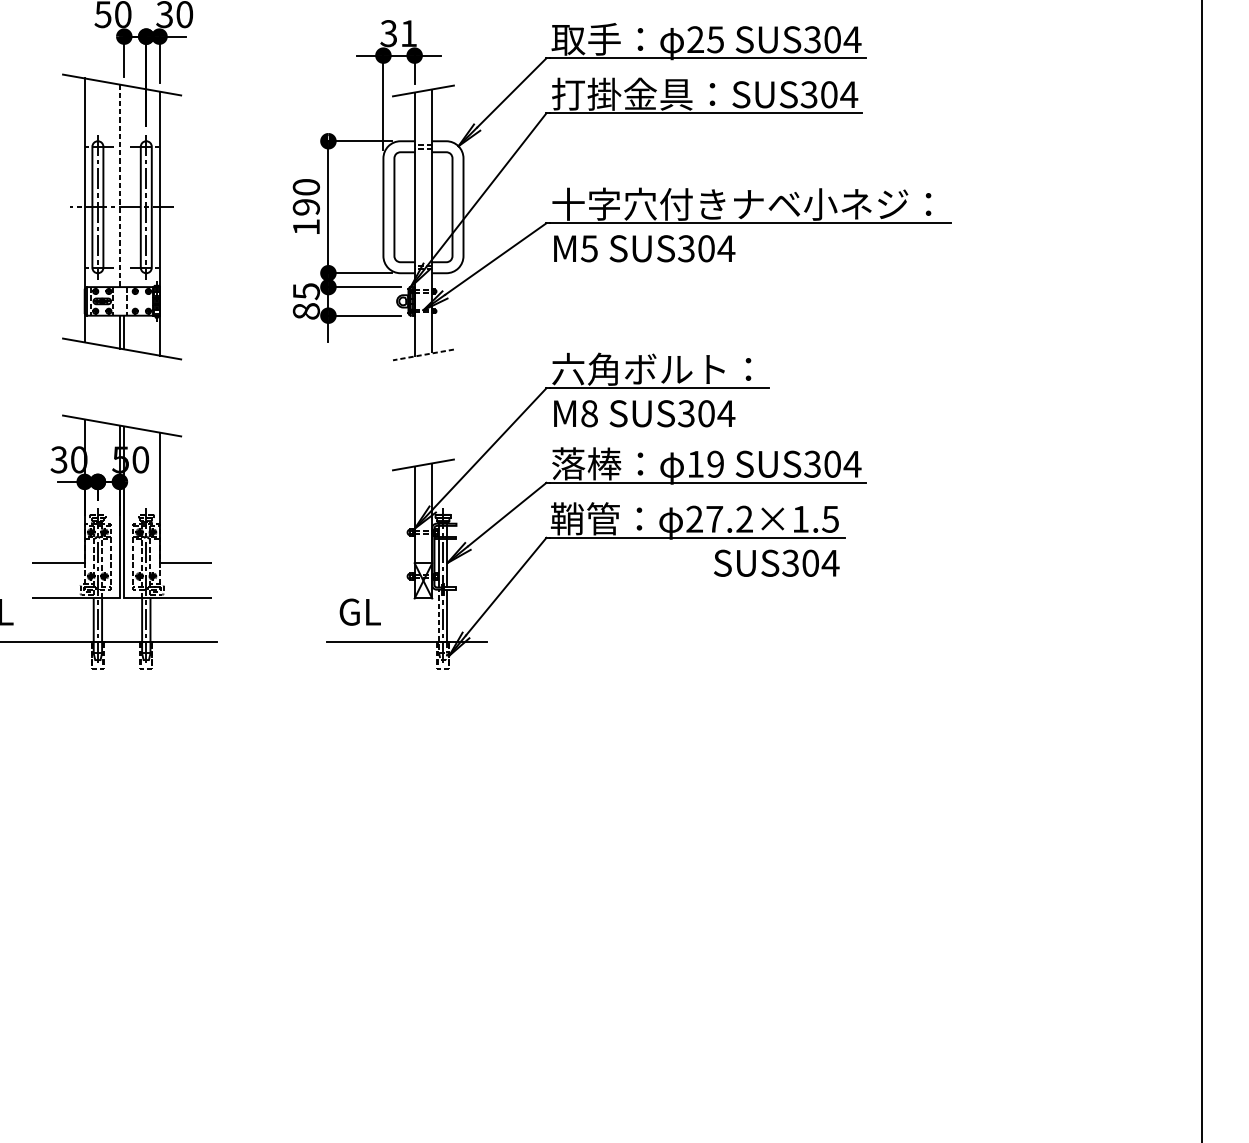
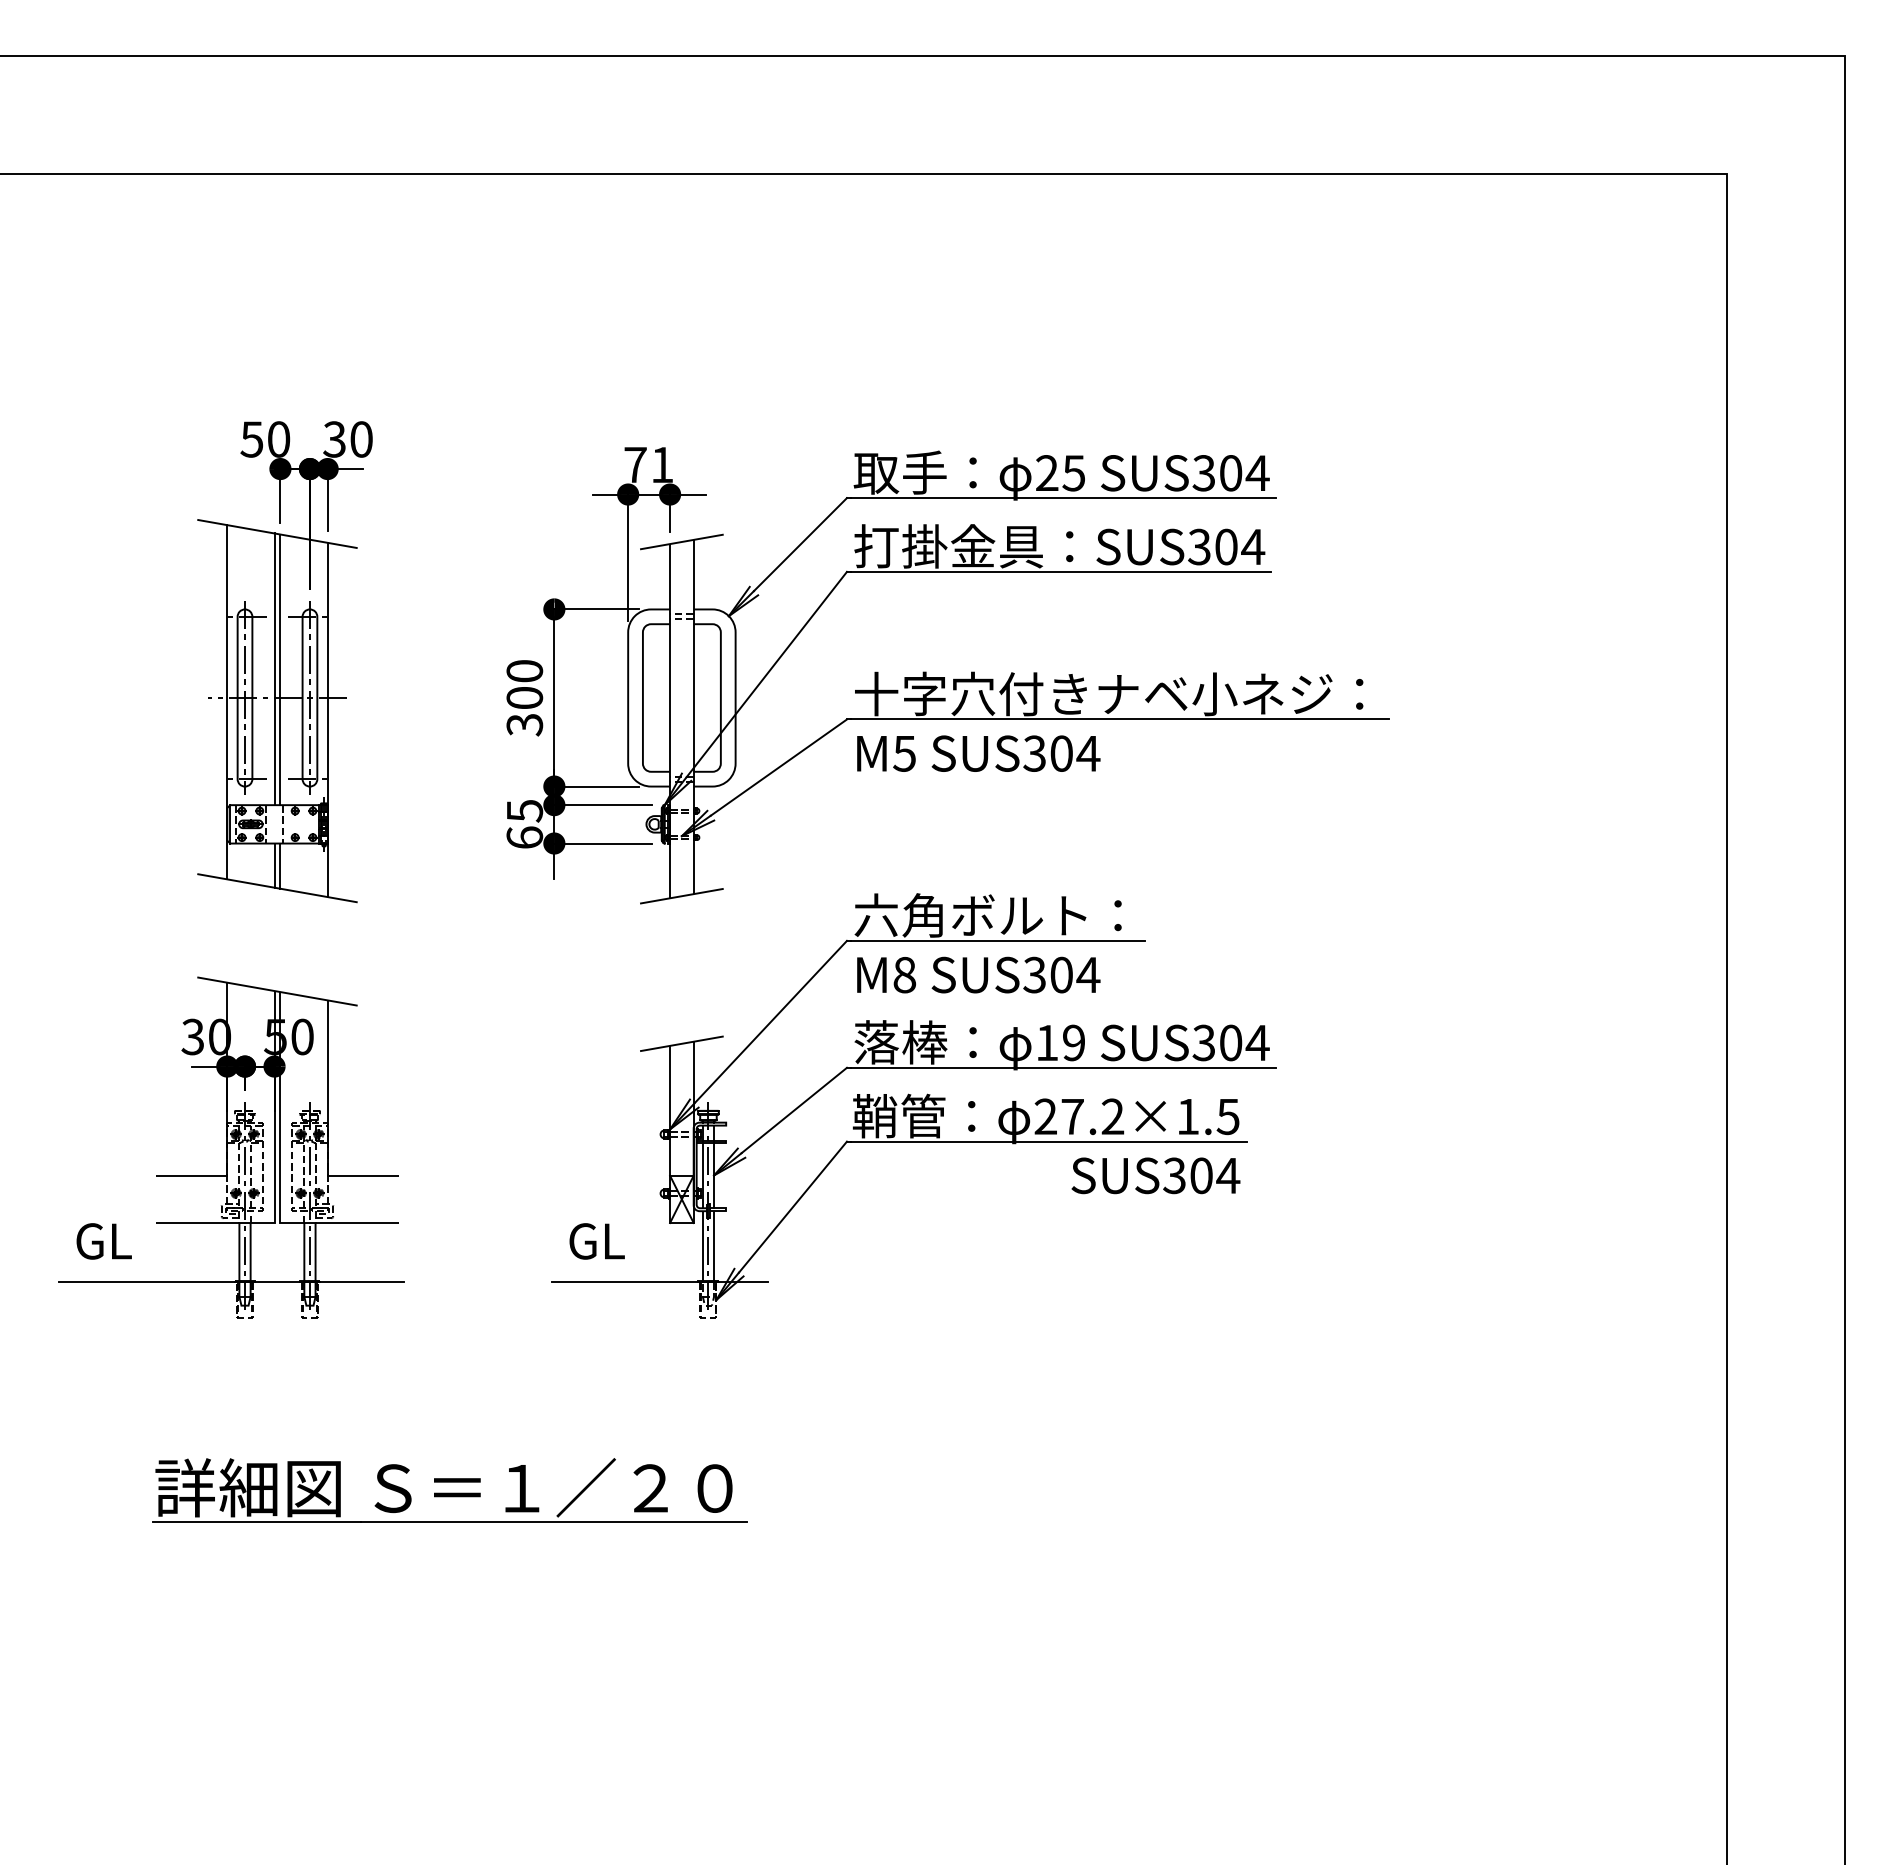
text: (388, 33) -> (635, 464), 31 -> 71
line: (119, 186) -> (274, 669), dashed -> solid
line: (124, 186) -> (280, 669), added
text: (306, 217) -> (524, 711), 190 -> 300
text: (306, 311) -> (524, 837), 85 -> 65
line: (423, 355) -> (681, 896), dashed -> solid
line: (438, 615) -> (702, 1246), dashed -> solid
part: (250, 797) -> (449, 1490), added

